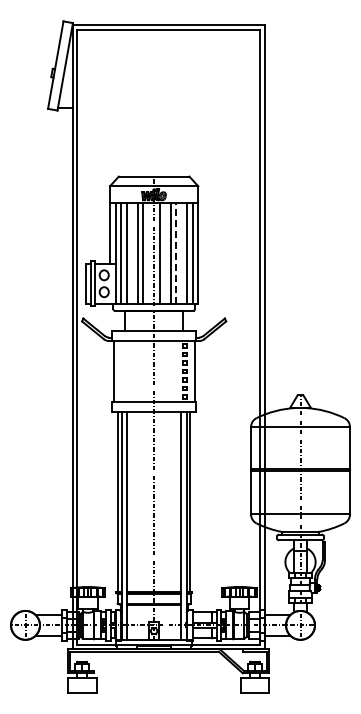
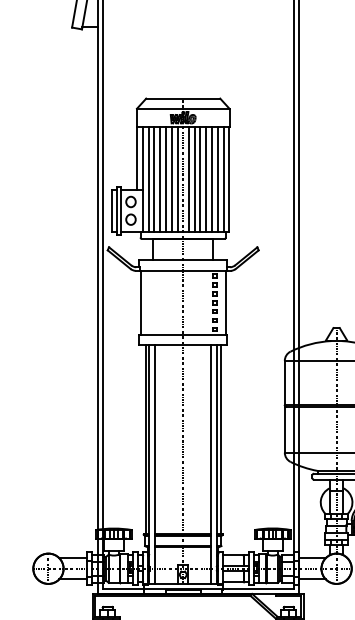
line: (132, 253) -> (160, 179), added
line: (148, 253) -> (177, 179), added
line: (165, 253) -> (195, 179), added
line: (176, 253) -> (206, 179), dashed -> solid
line: (181, 253) -> (211, 179), added

